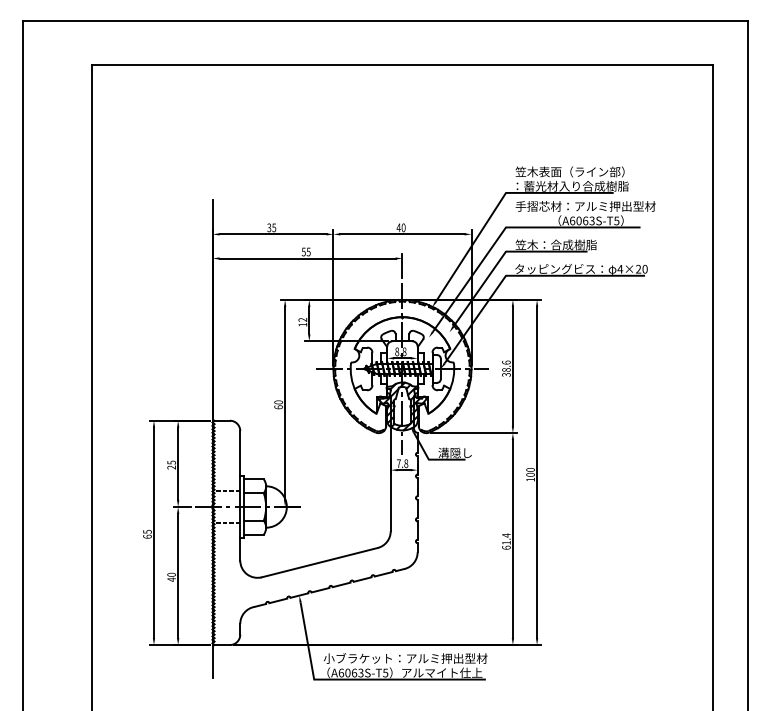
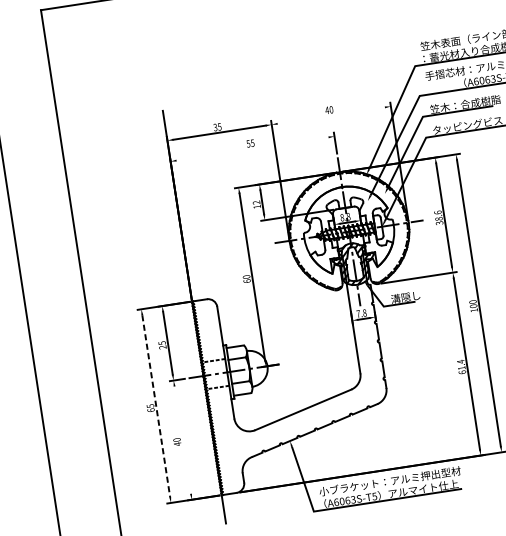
line: (402, 234) -> (331, 115), removed
line: (307, 258) -> (252, 148), removed
line: (153, 533) -> (155, 406), solid -> dashed
line: (178, 575) -> (183, 439), removed

